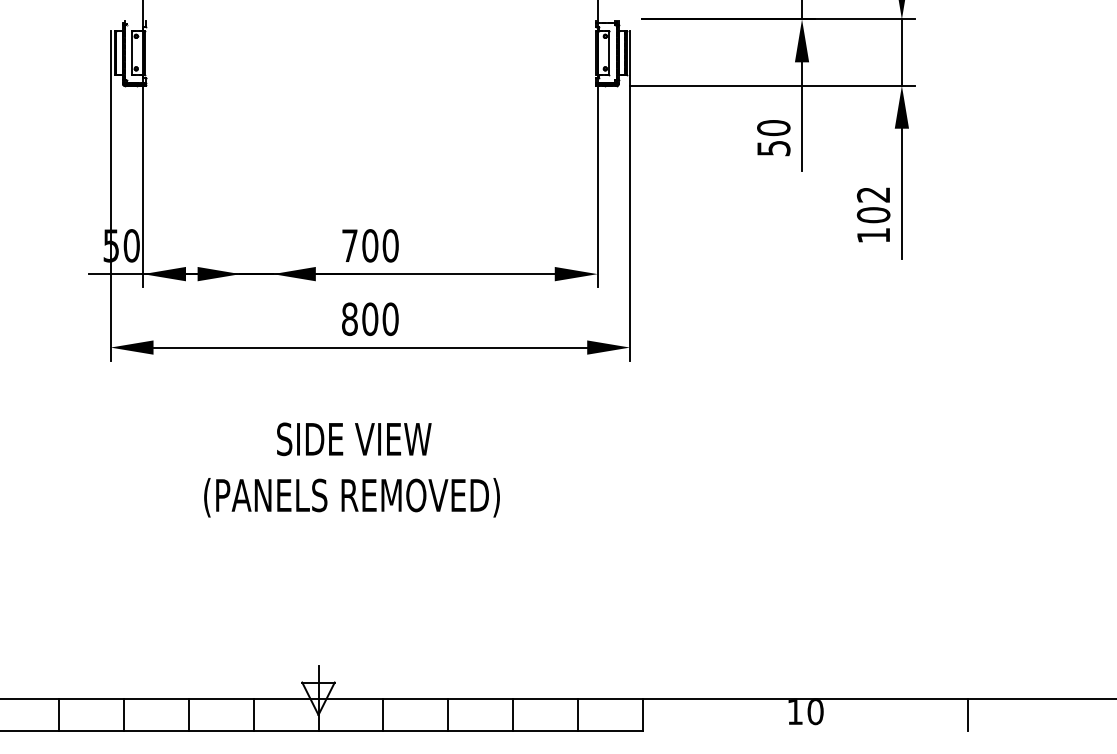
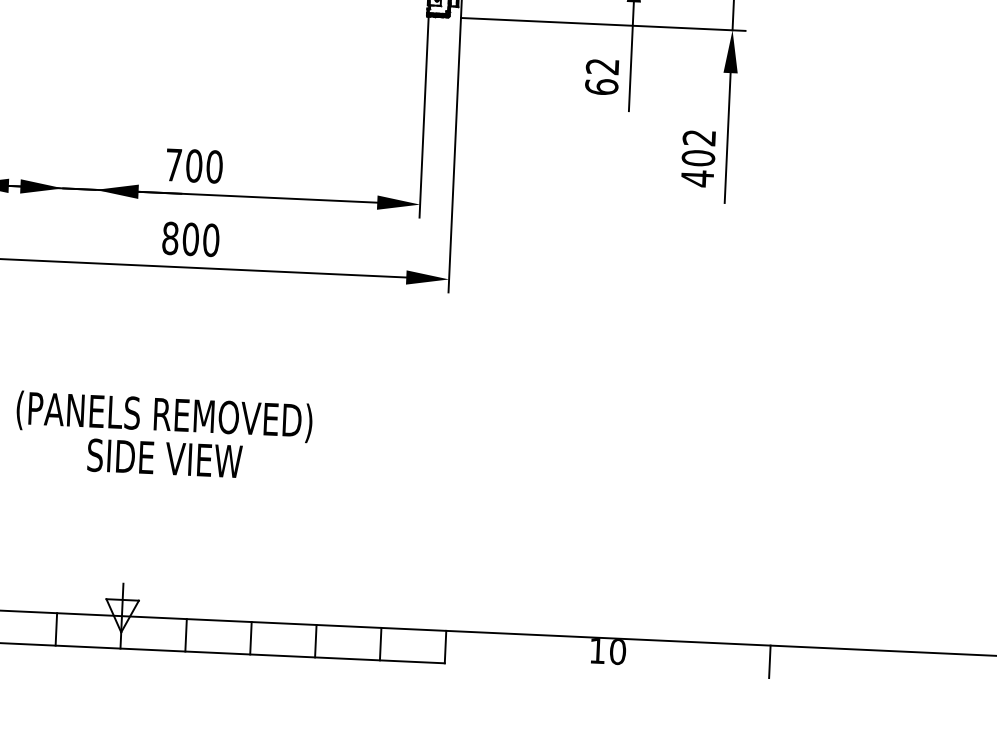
text: (773, 138) -> (601, 77), 50 -> 62
text: (873, 235) -> (697, 178), 102 -> 402
text: (354, 439) -> (165, 458), moved

